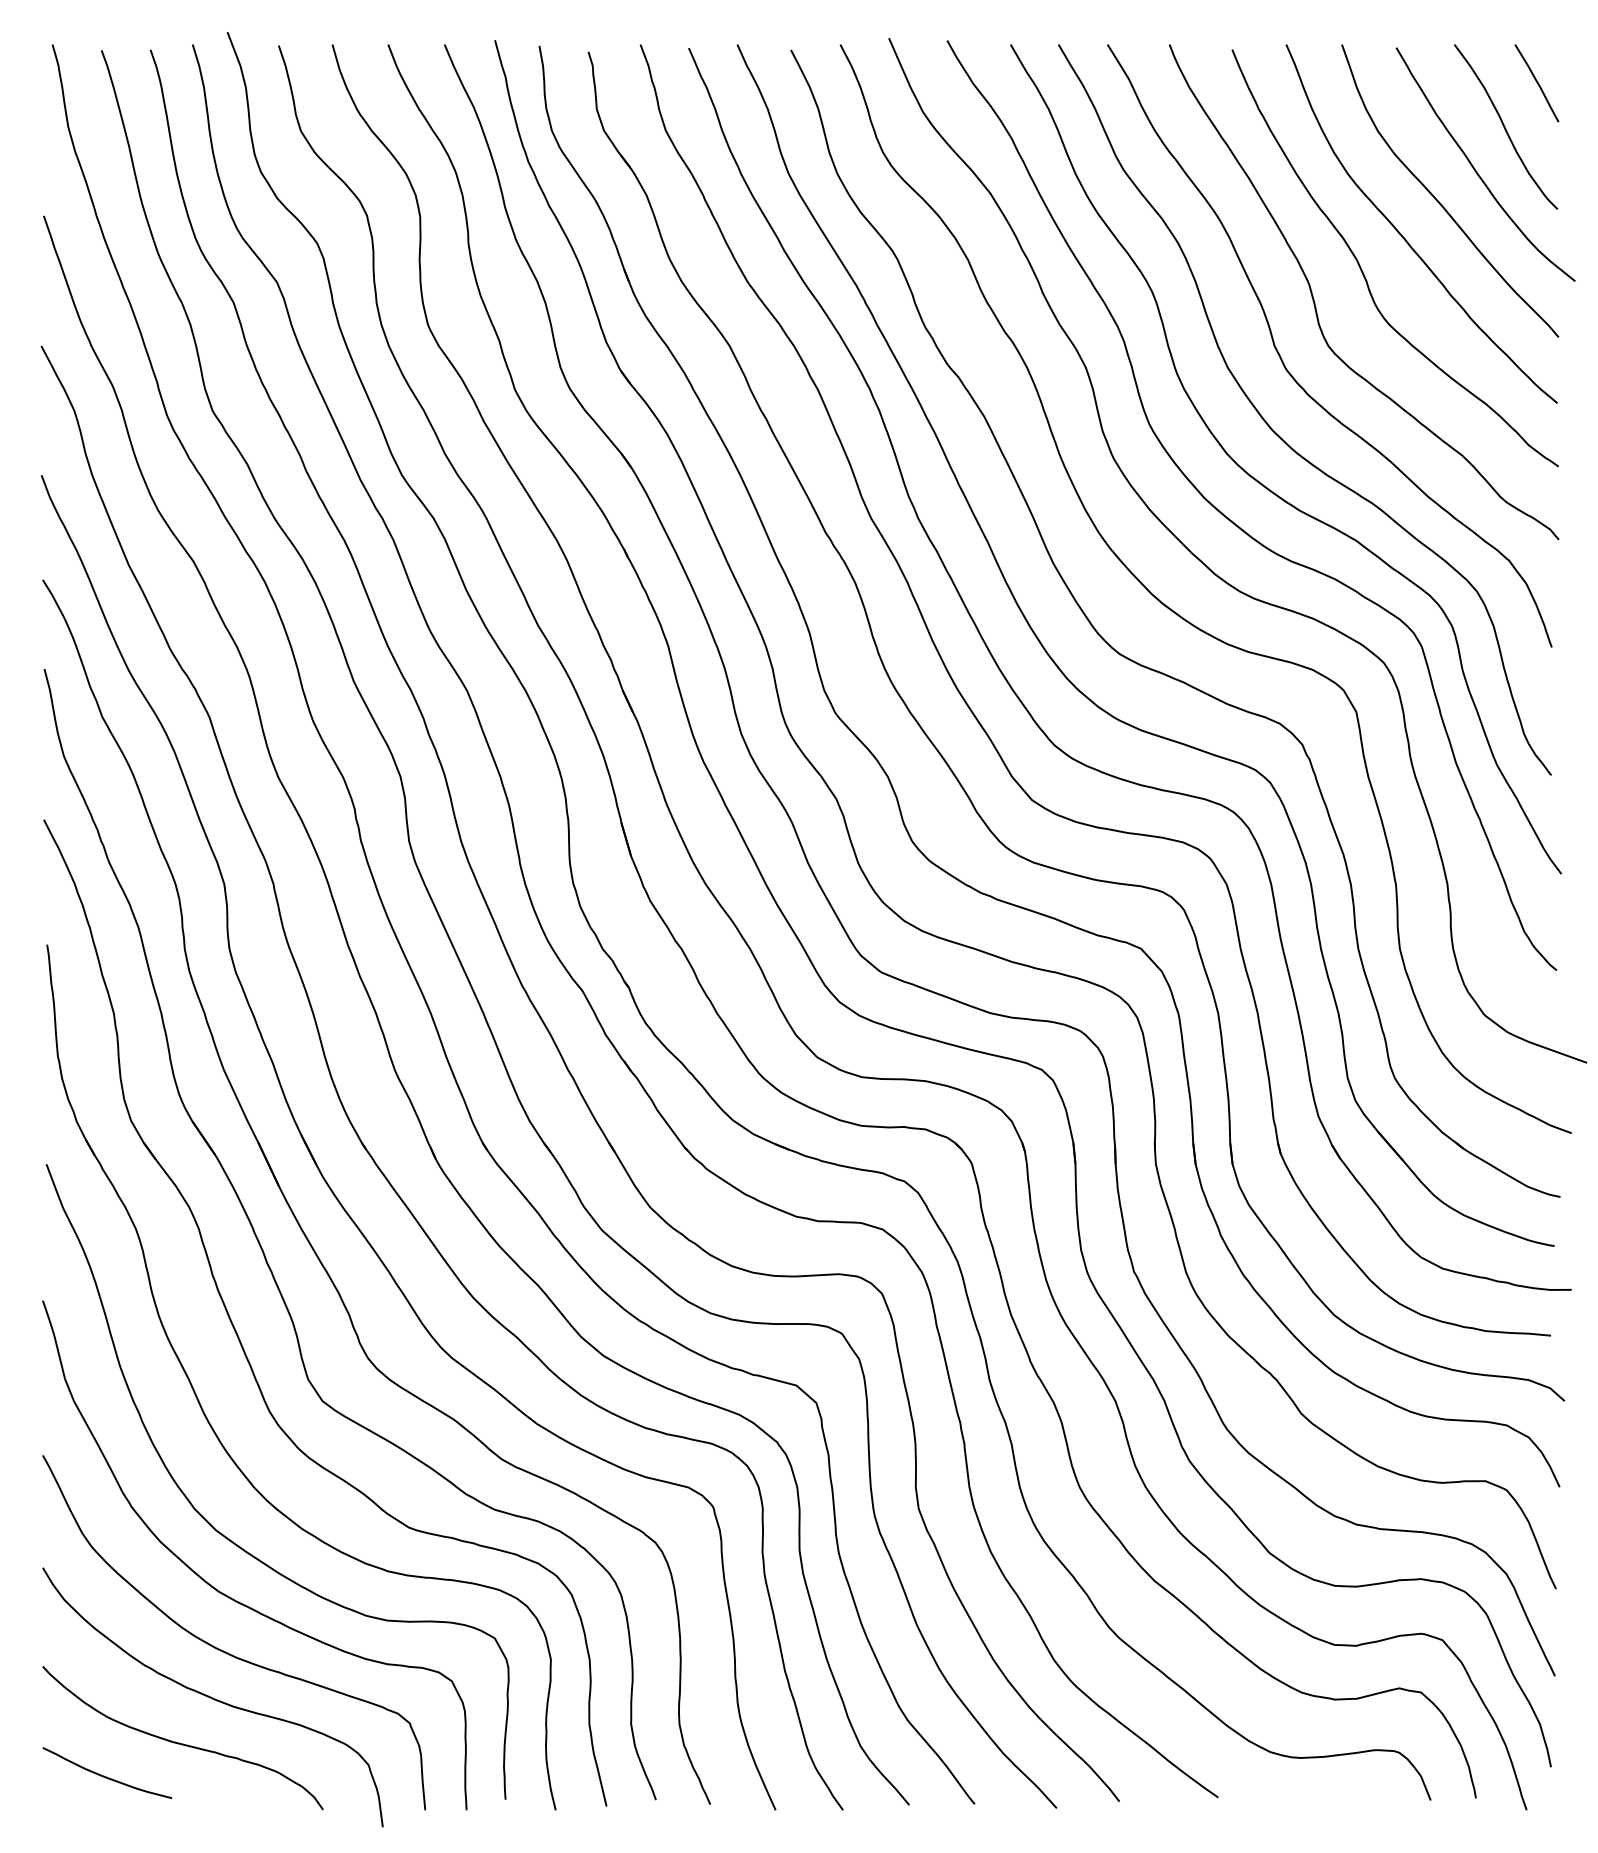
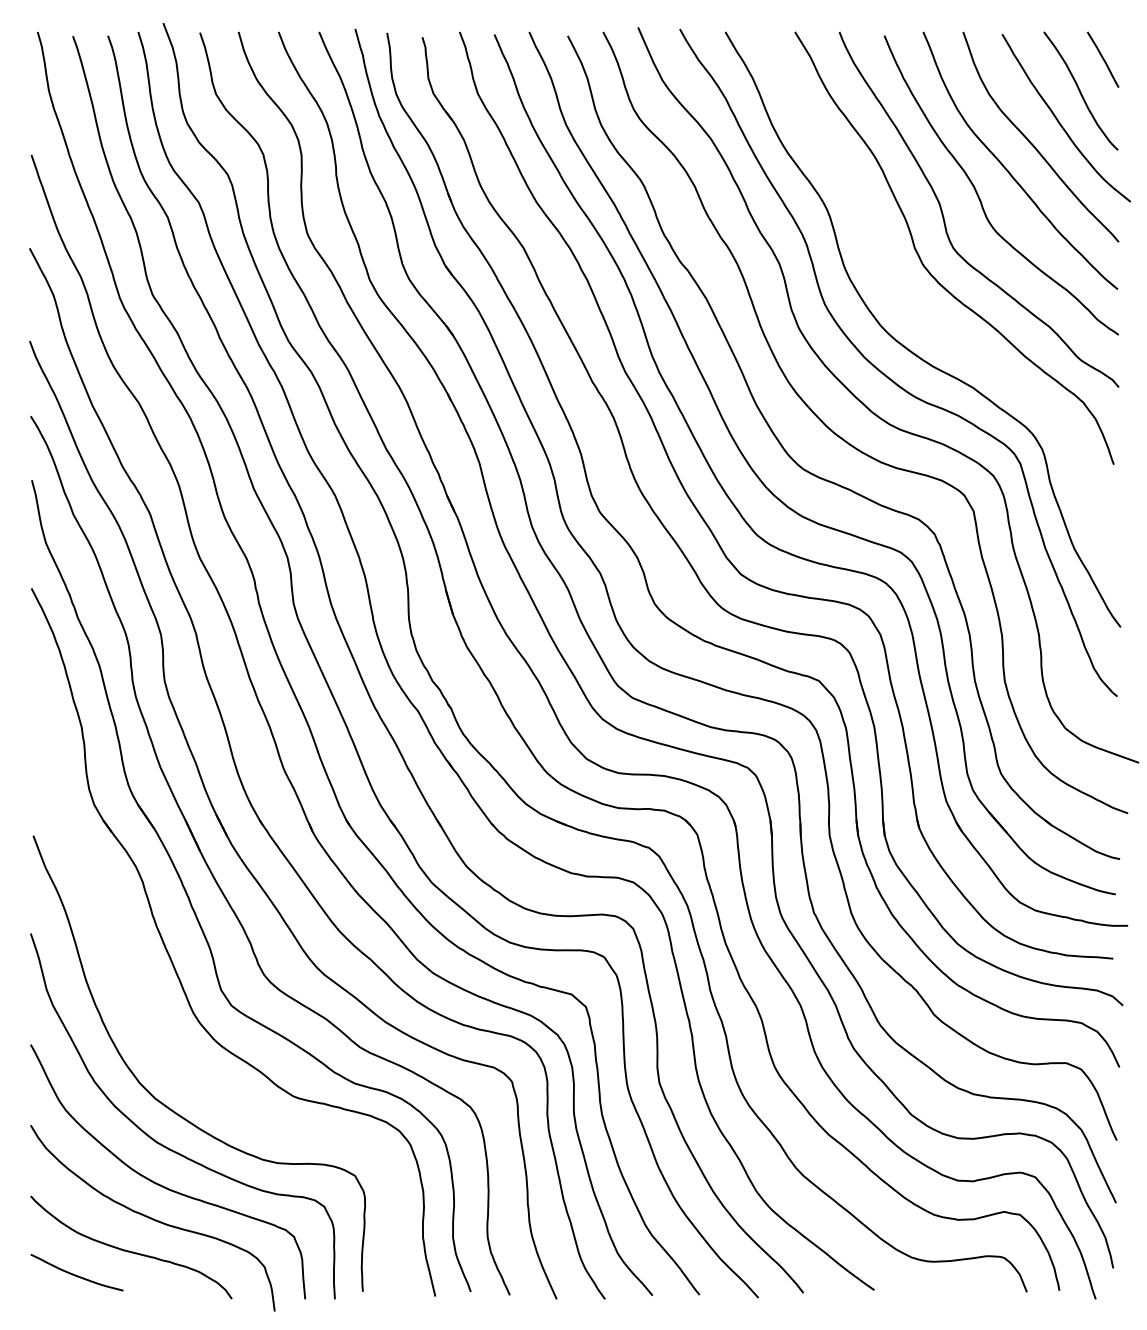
curve: (1278, 434) -> (917, 311), removed
part: (215, 1430) -> (154, 1026), removed

